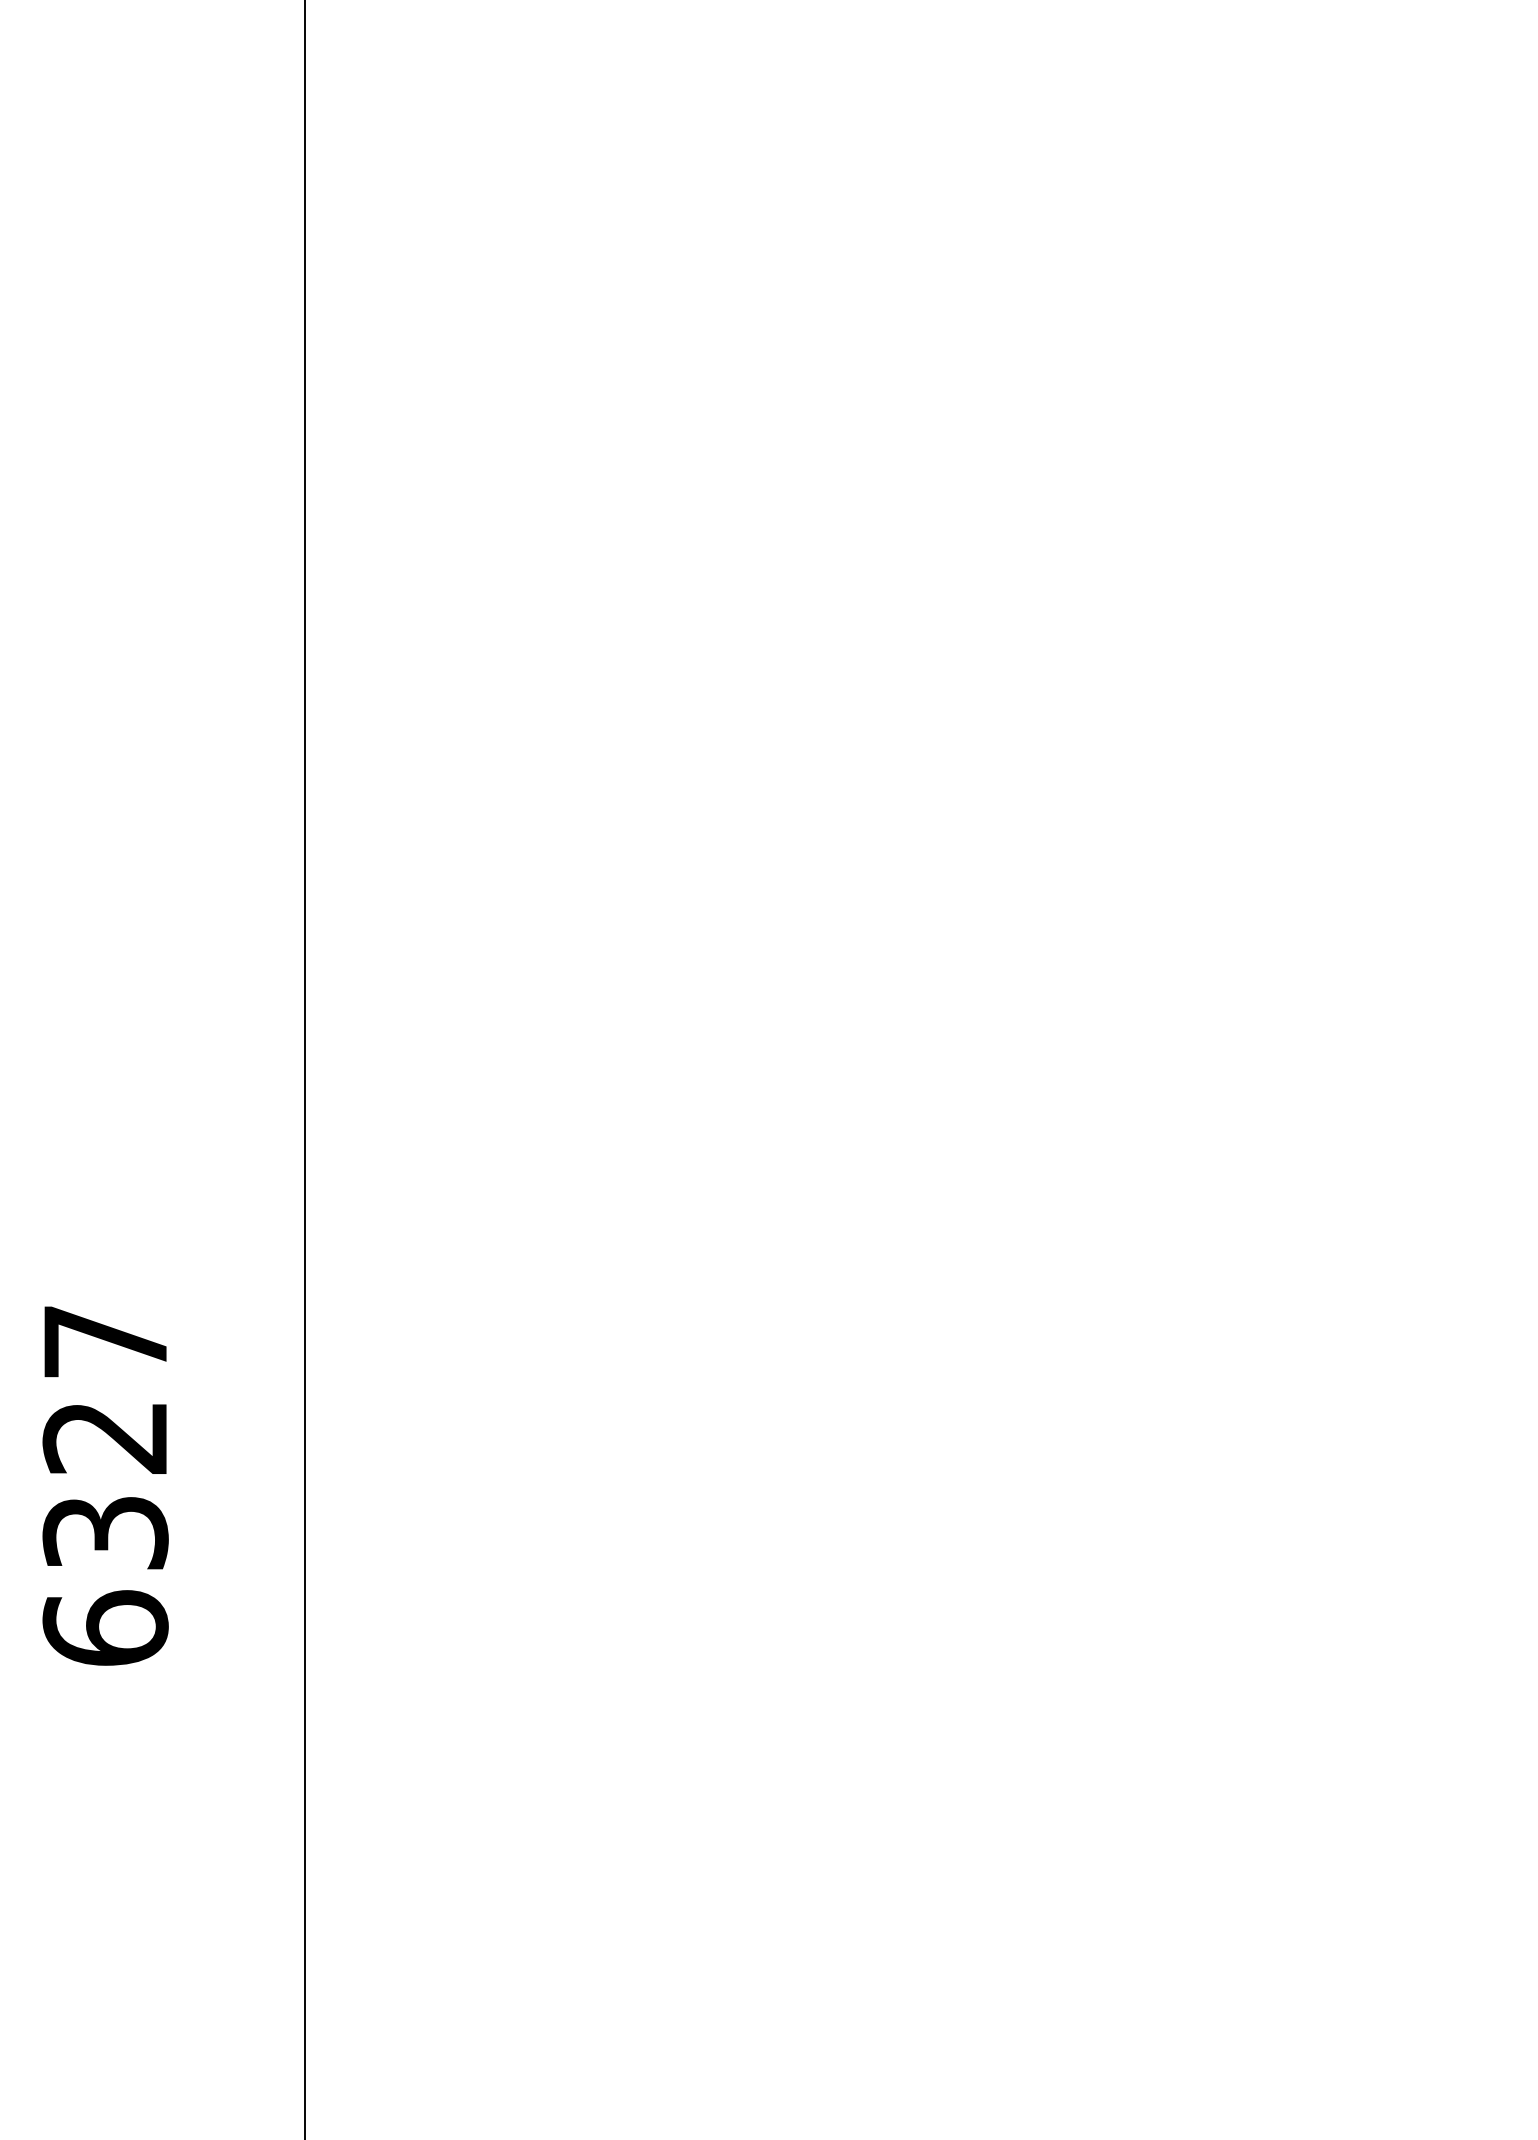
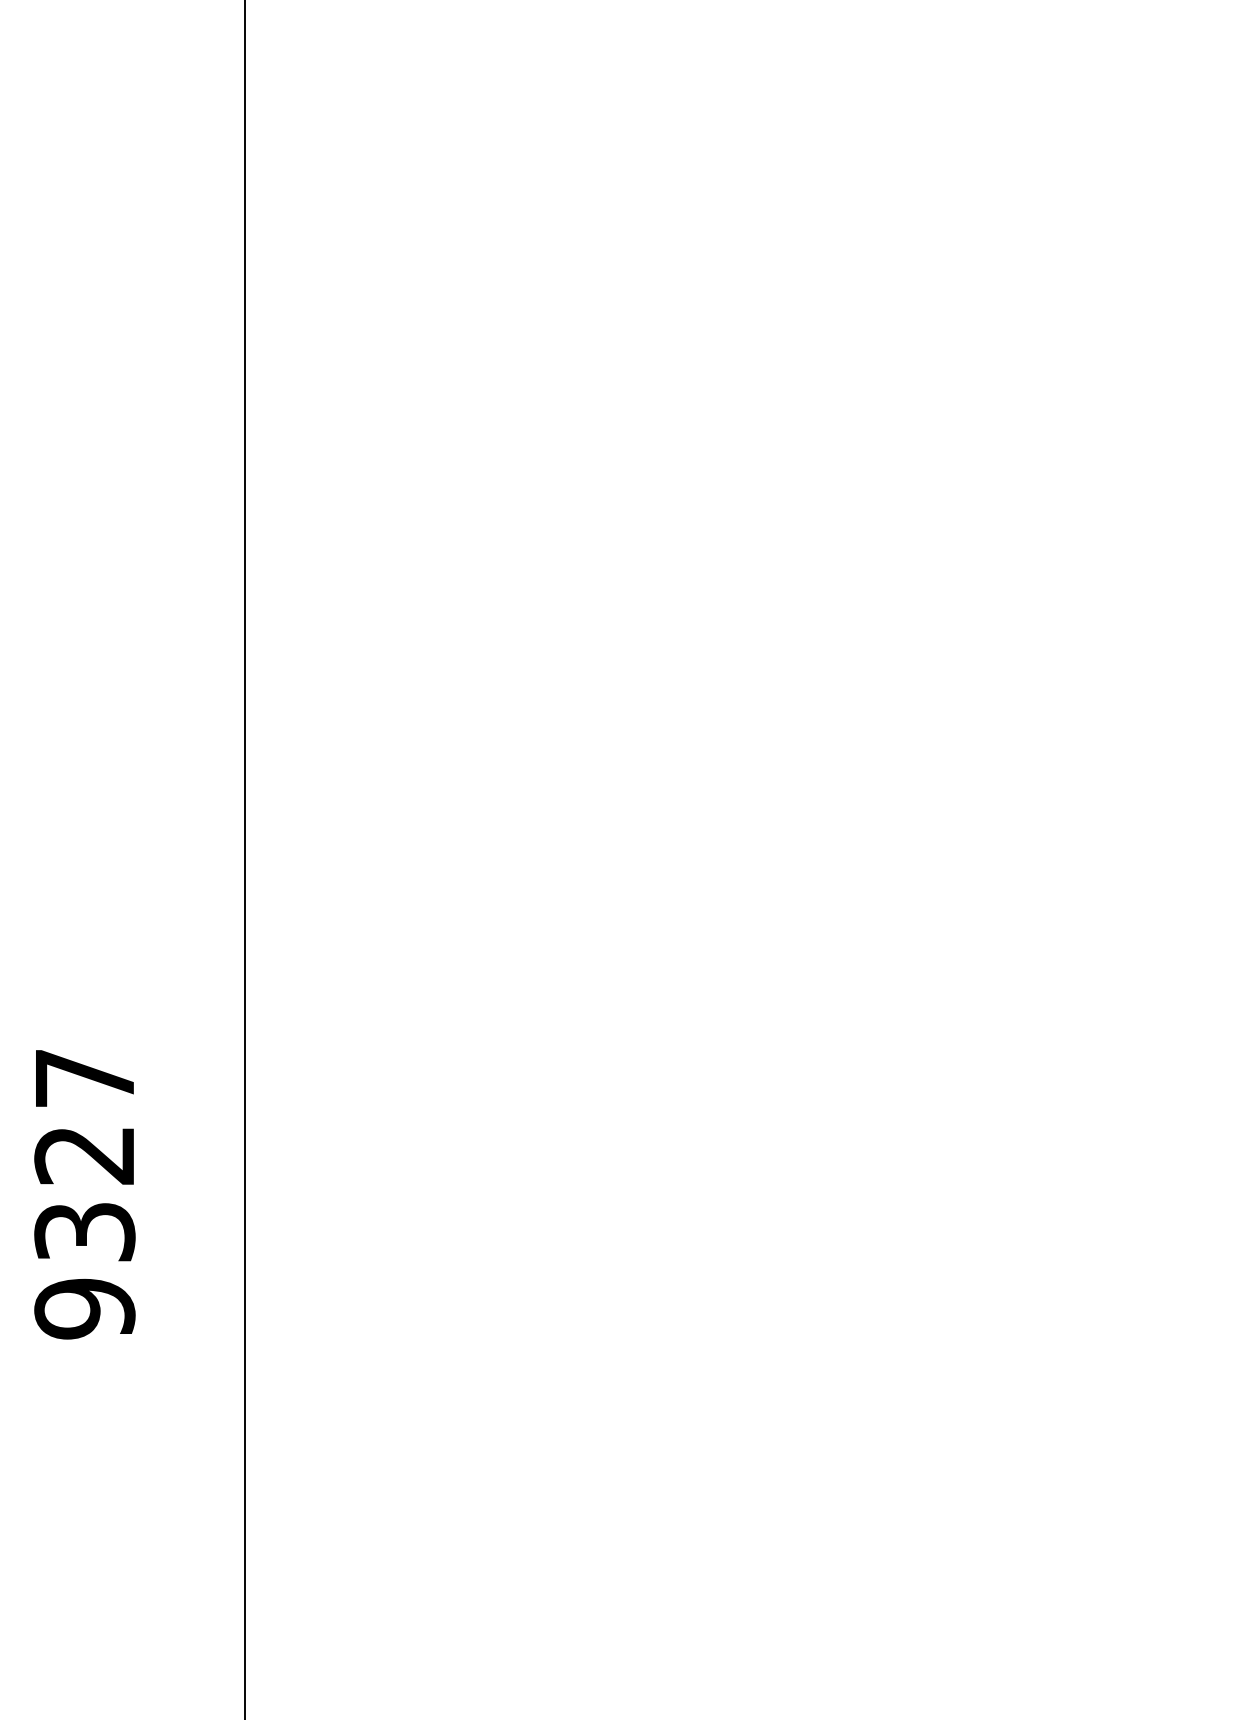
text: (105, 1628) -> (84, 1308), 6327 -> 9327

